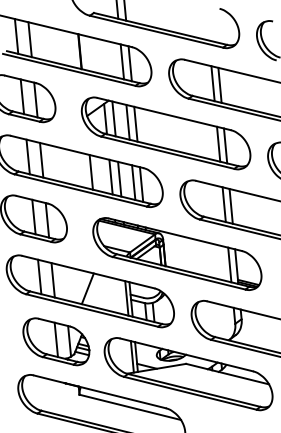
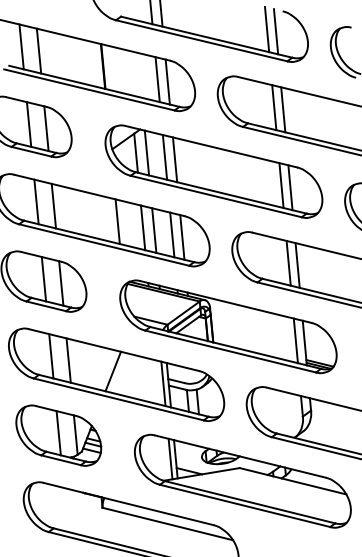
line: (206, 22) -> (266, 29), added
line: (213, 24) -> (275, 31), added
part: (56, 341) -> (58, 435), moved

